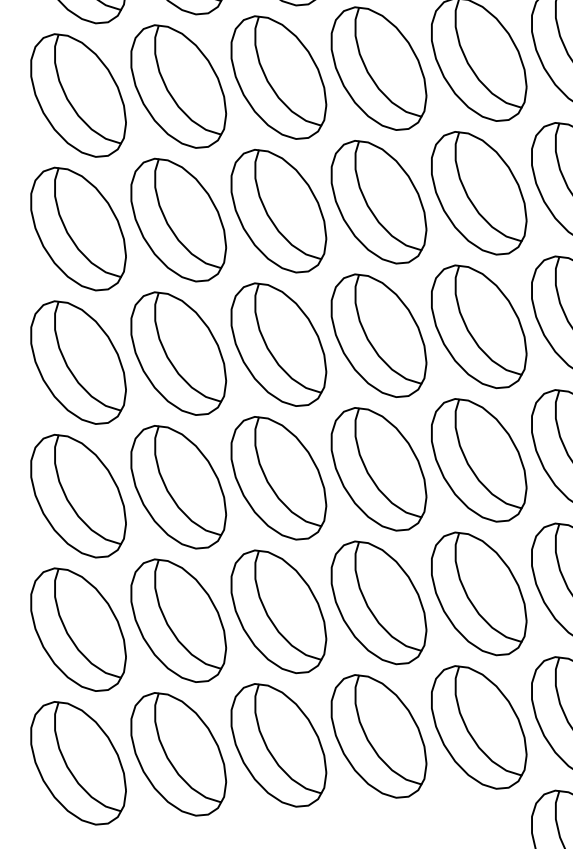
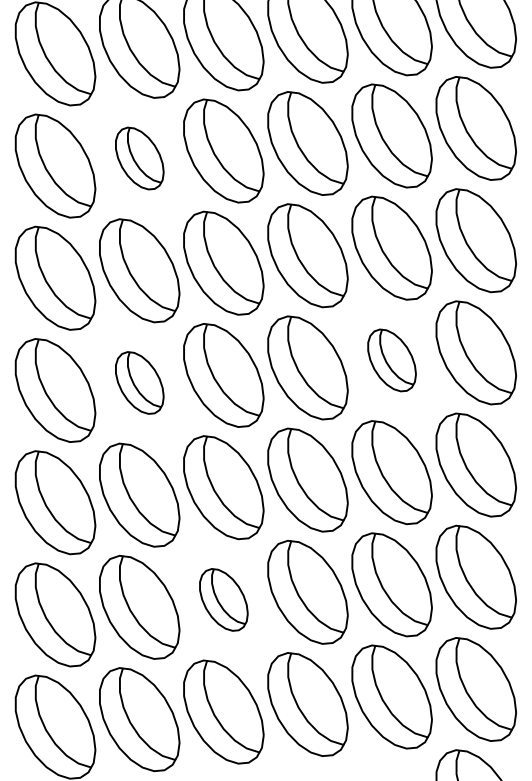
part: (178, 86) -> (139, 158), size x0.6
part: (478, 326) -> (391, 360), size x0.6
part: (178, 353) -> (139, 382), size x0.6
part: (278, 611) -> (223, 599), size x0.6

